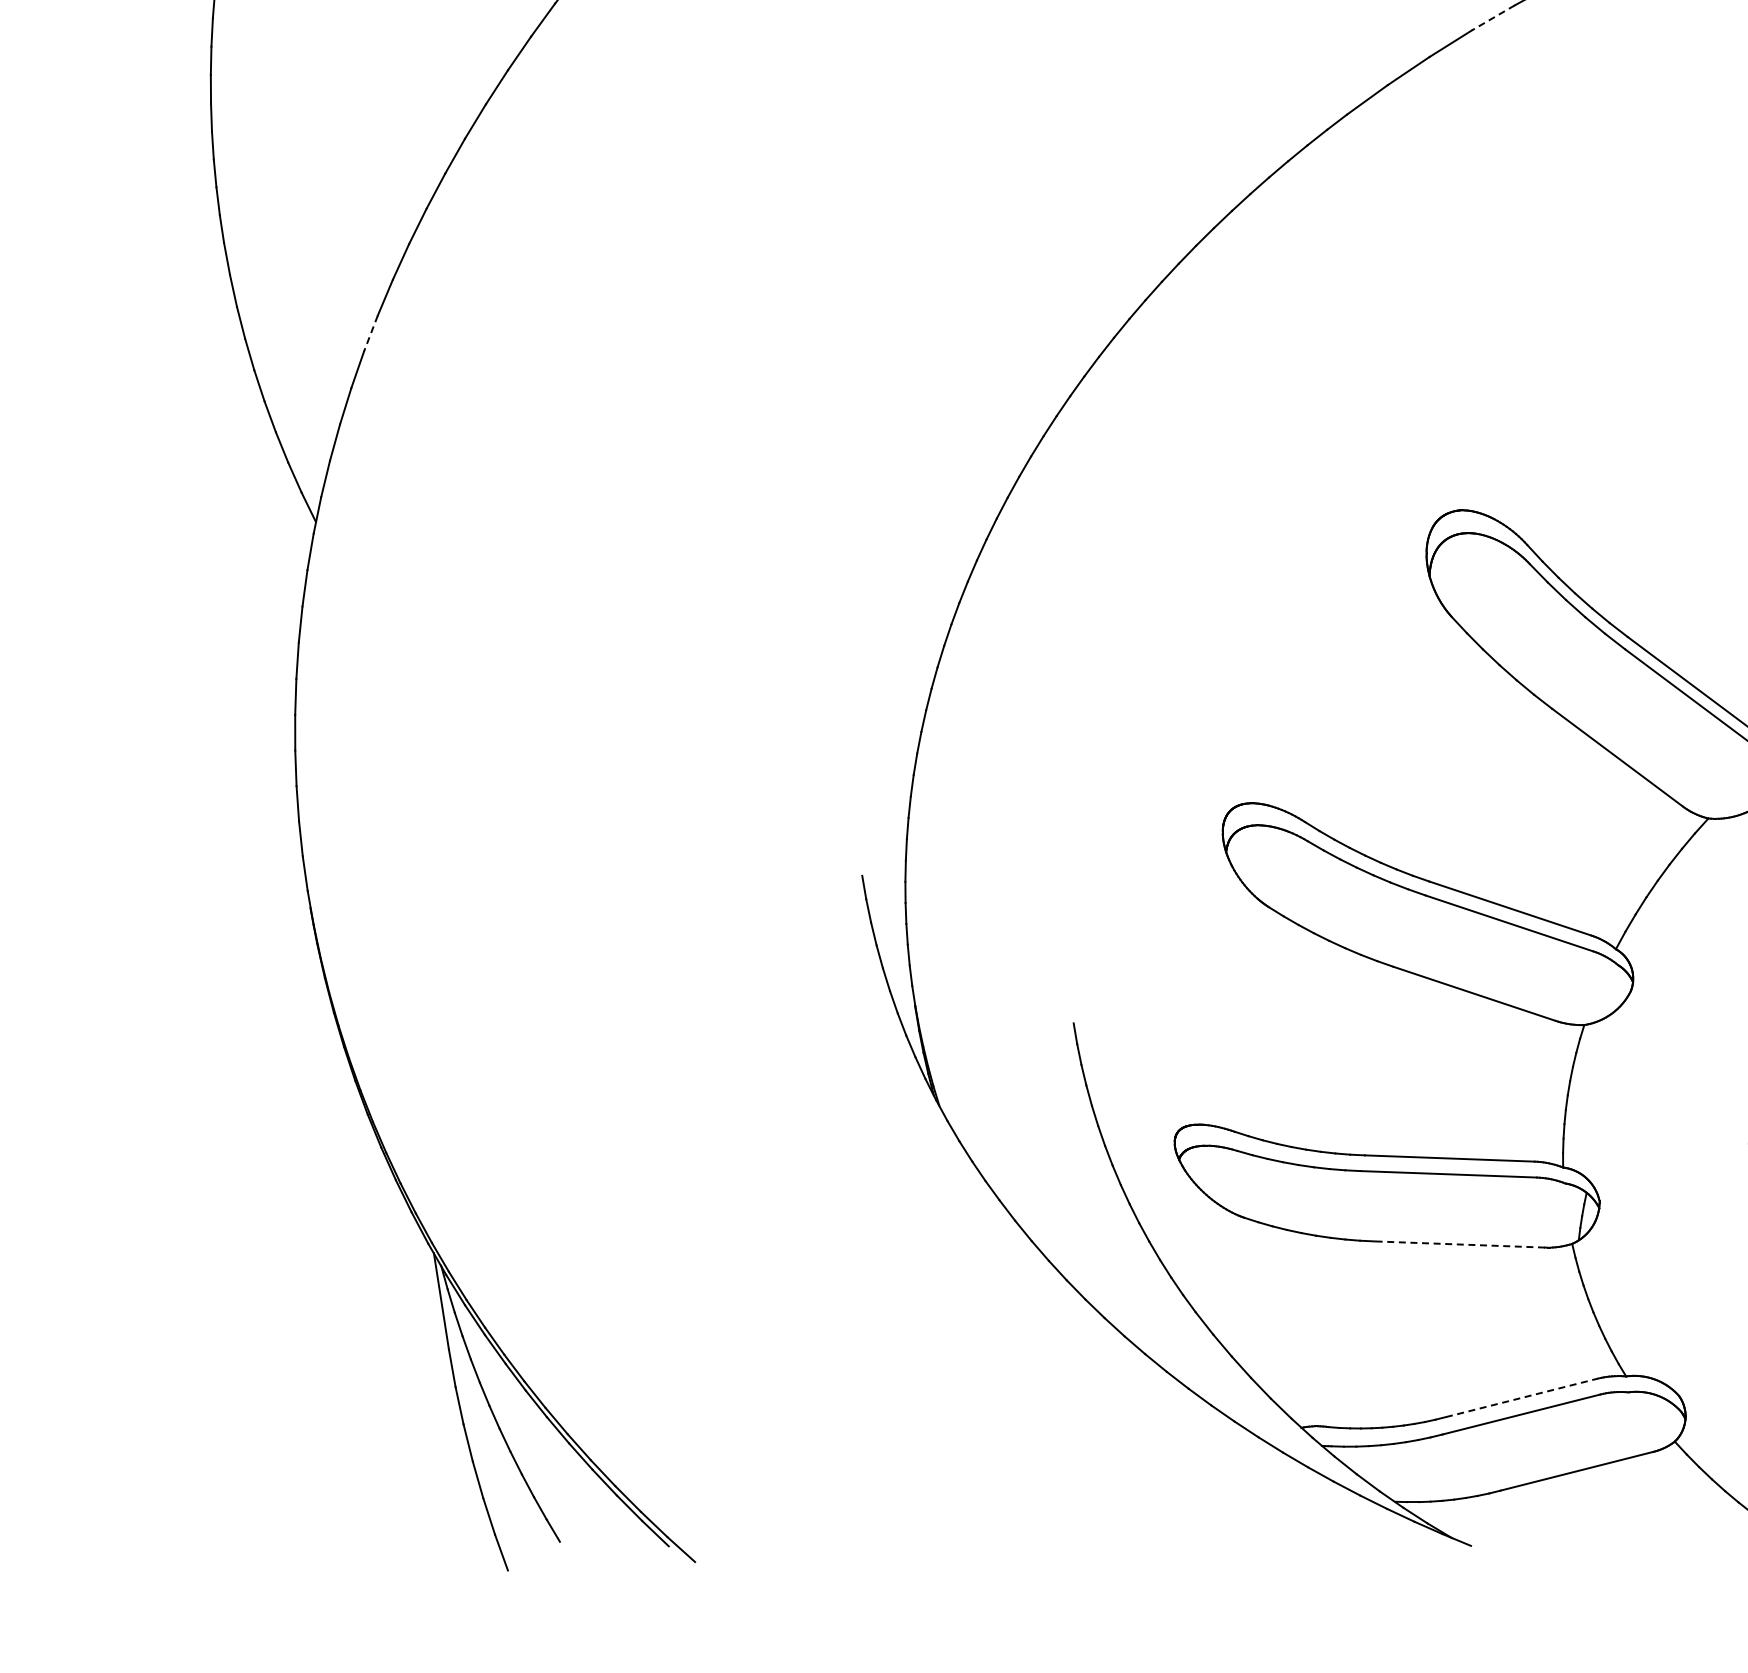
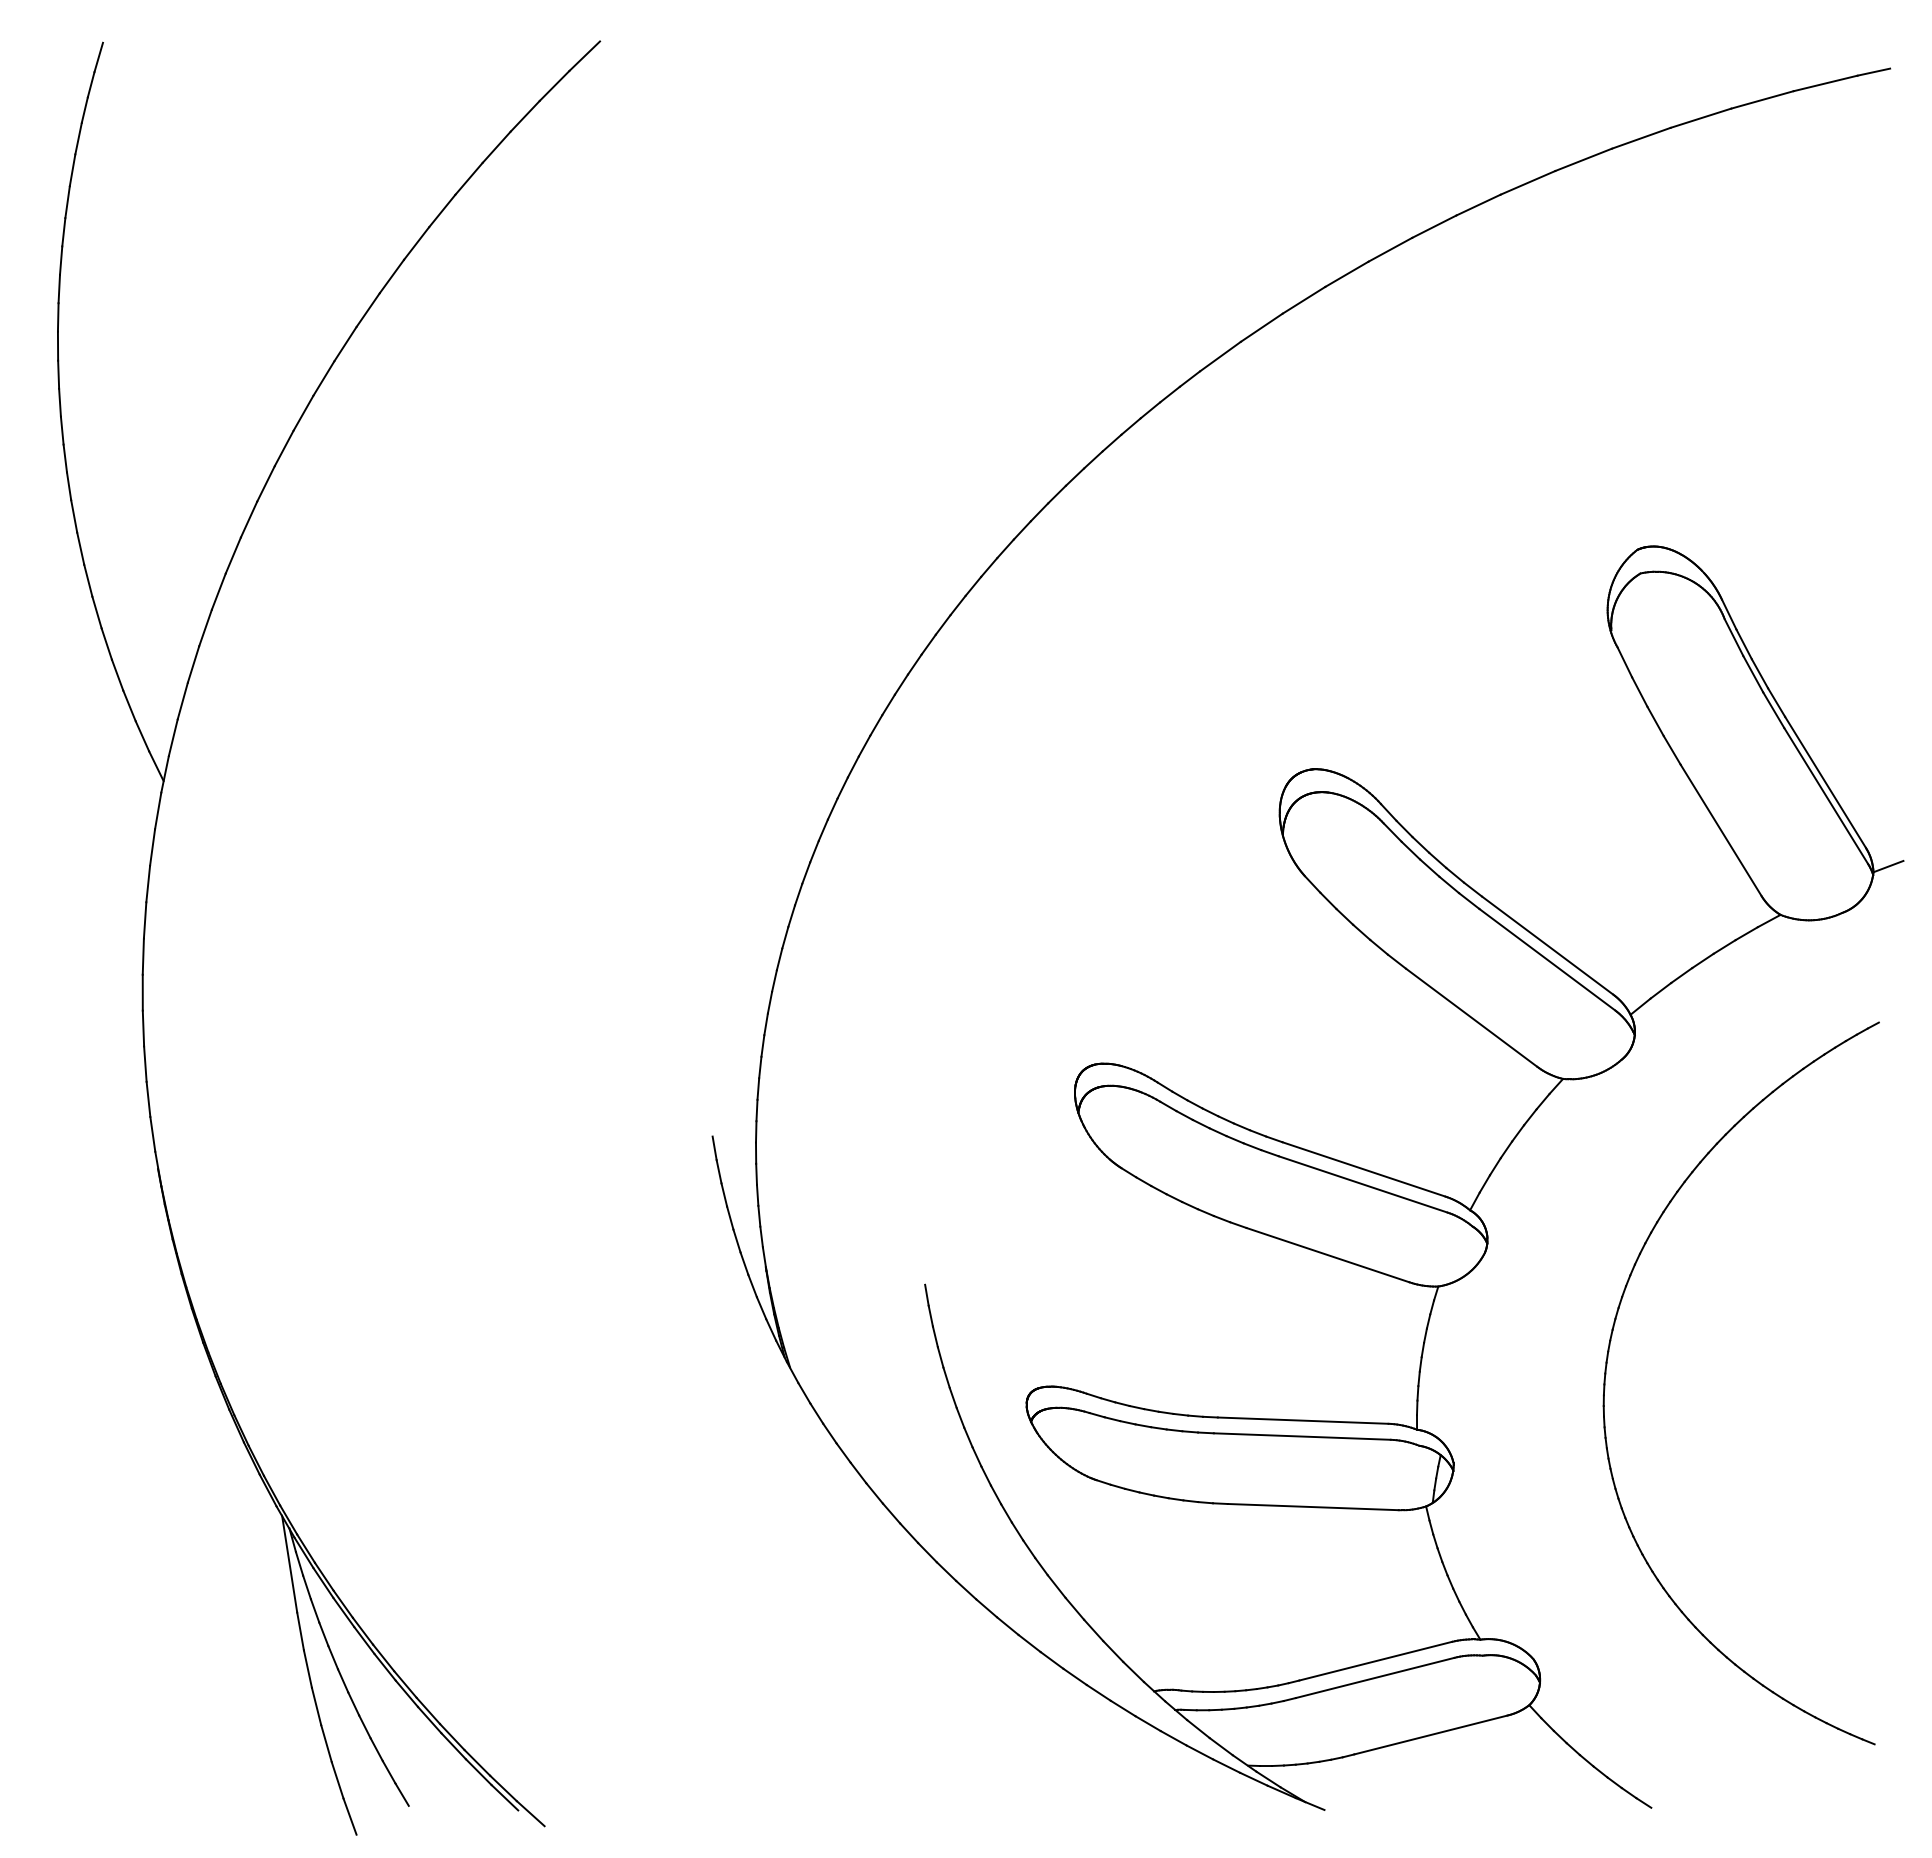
line: (1492, 18) -> (1346, 274), dashed -> solid
line: (370, 334) -> (218, 592), dashed -> solid
line: (1460, 1244) -> (1313, 1507), dashed -> solid
line: (1521, 1398) -> (1375, 1661), dashed -> solid

